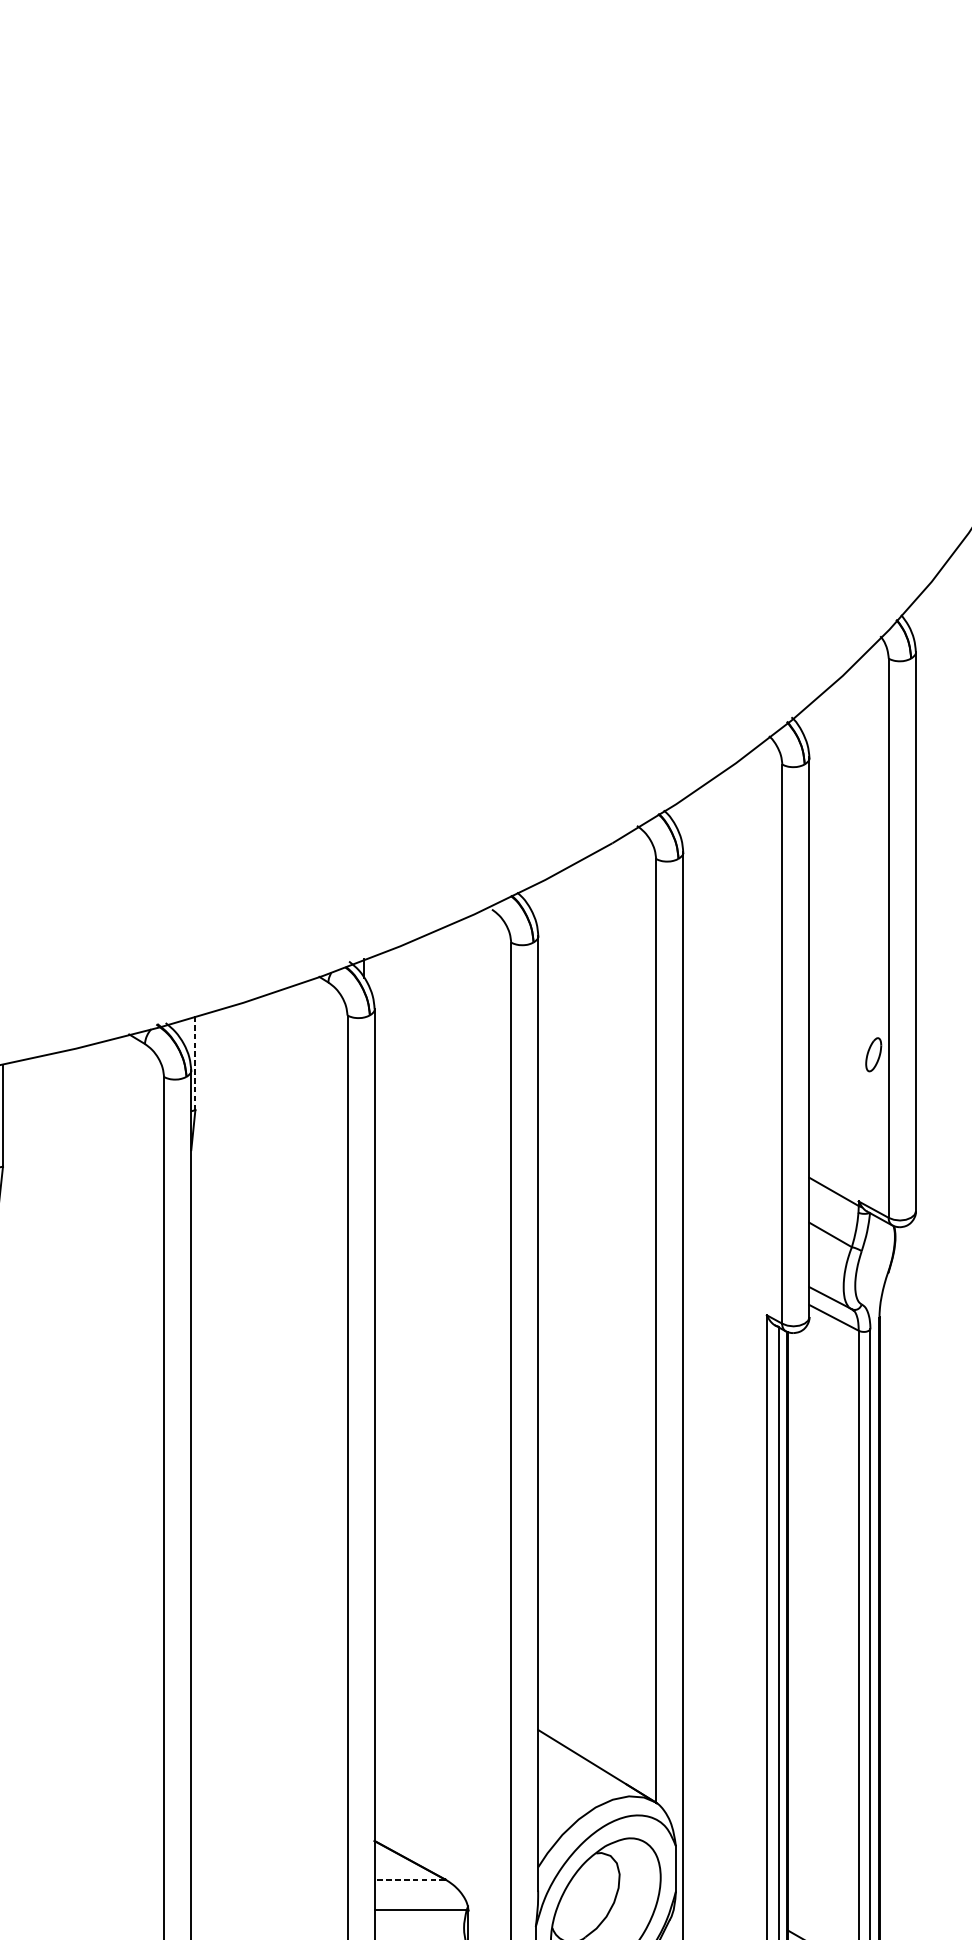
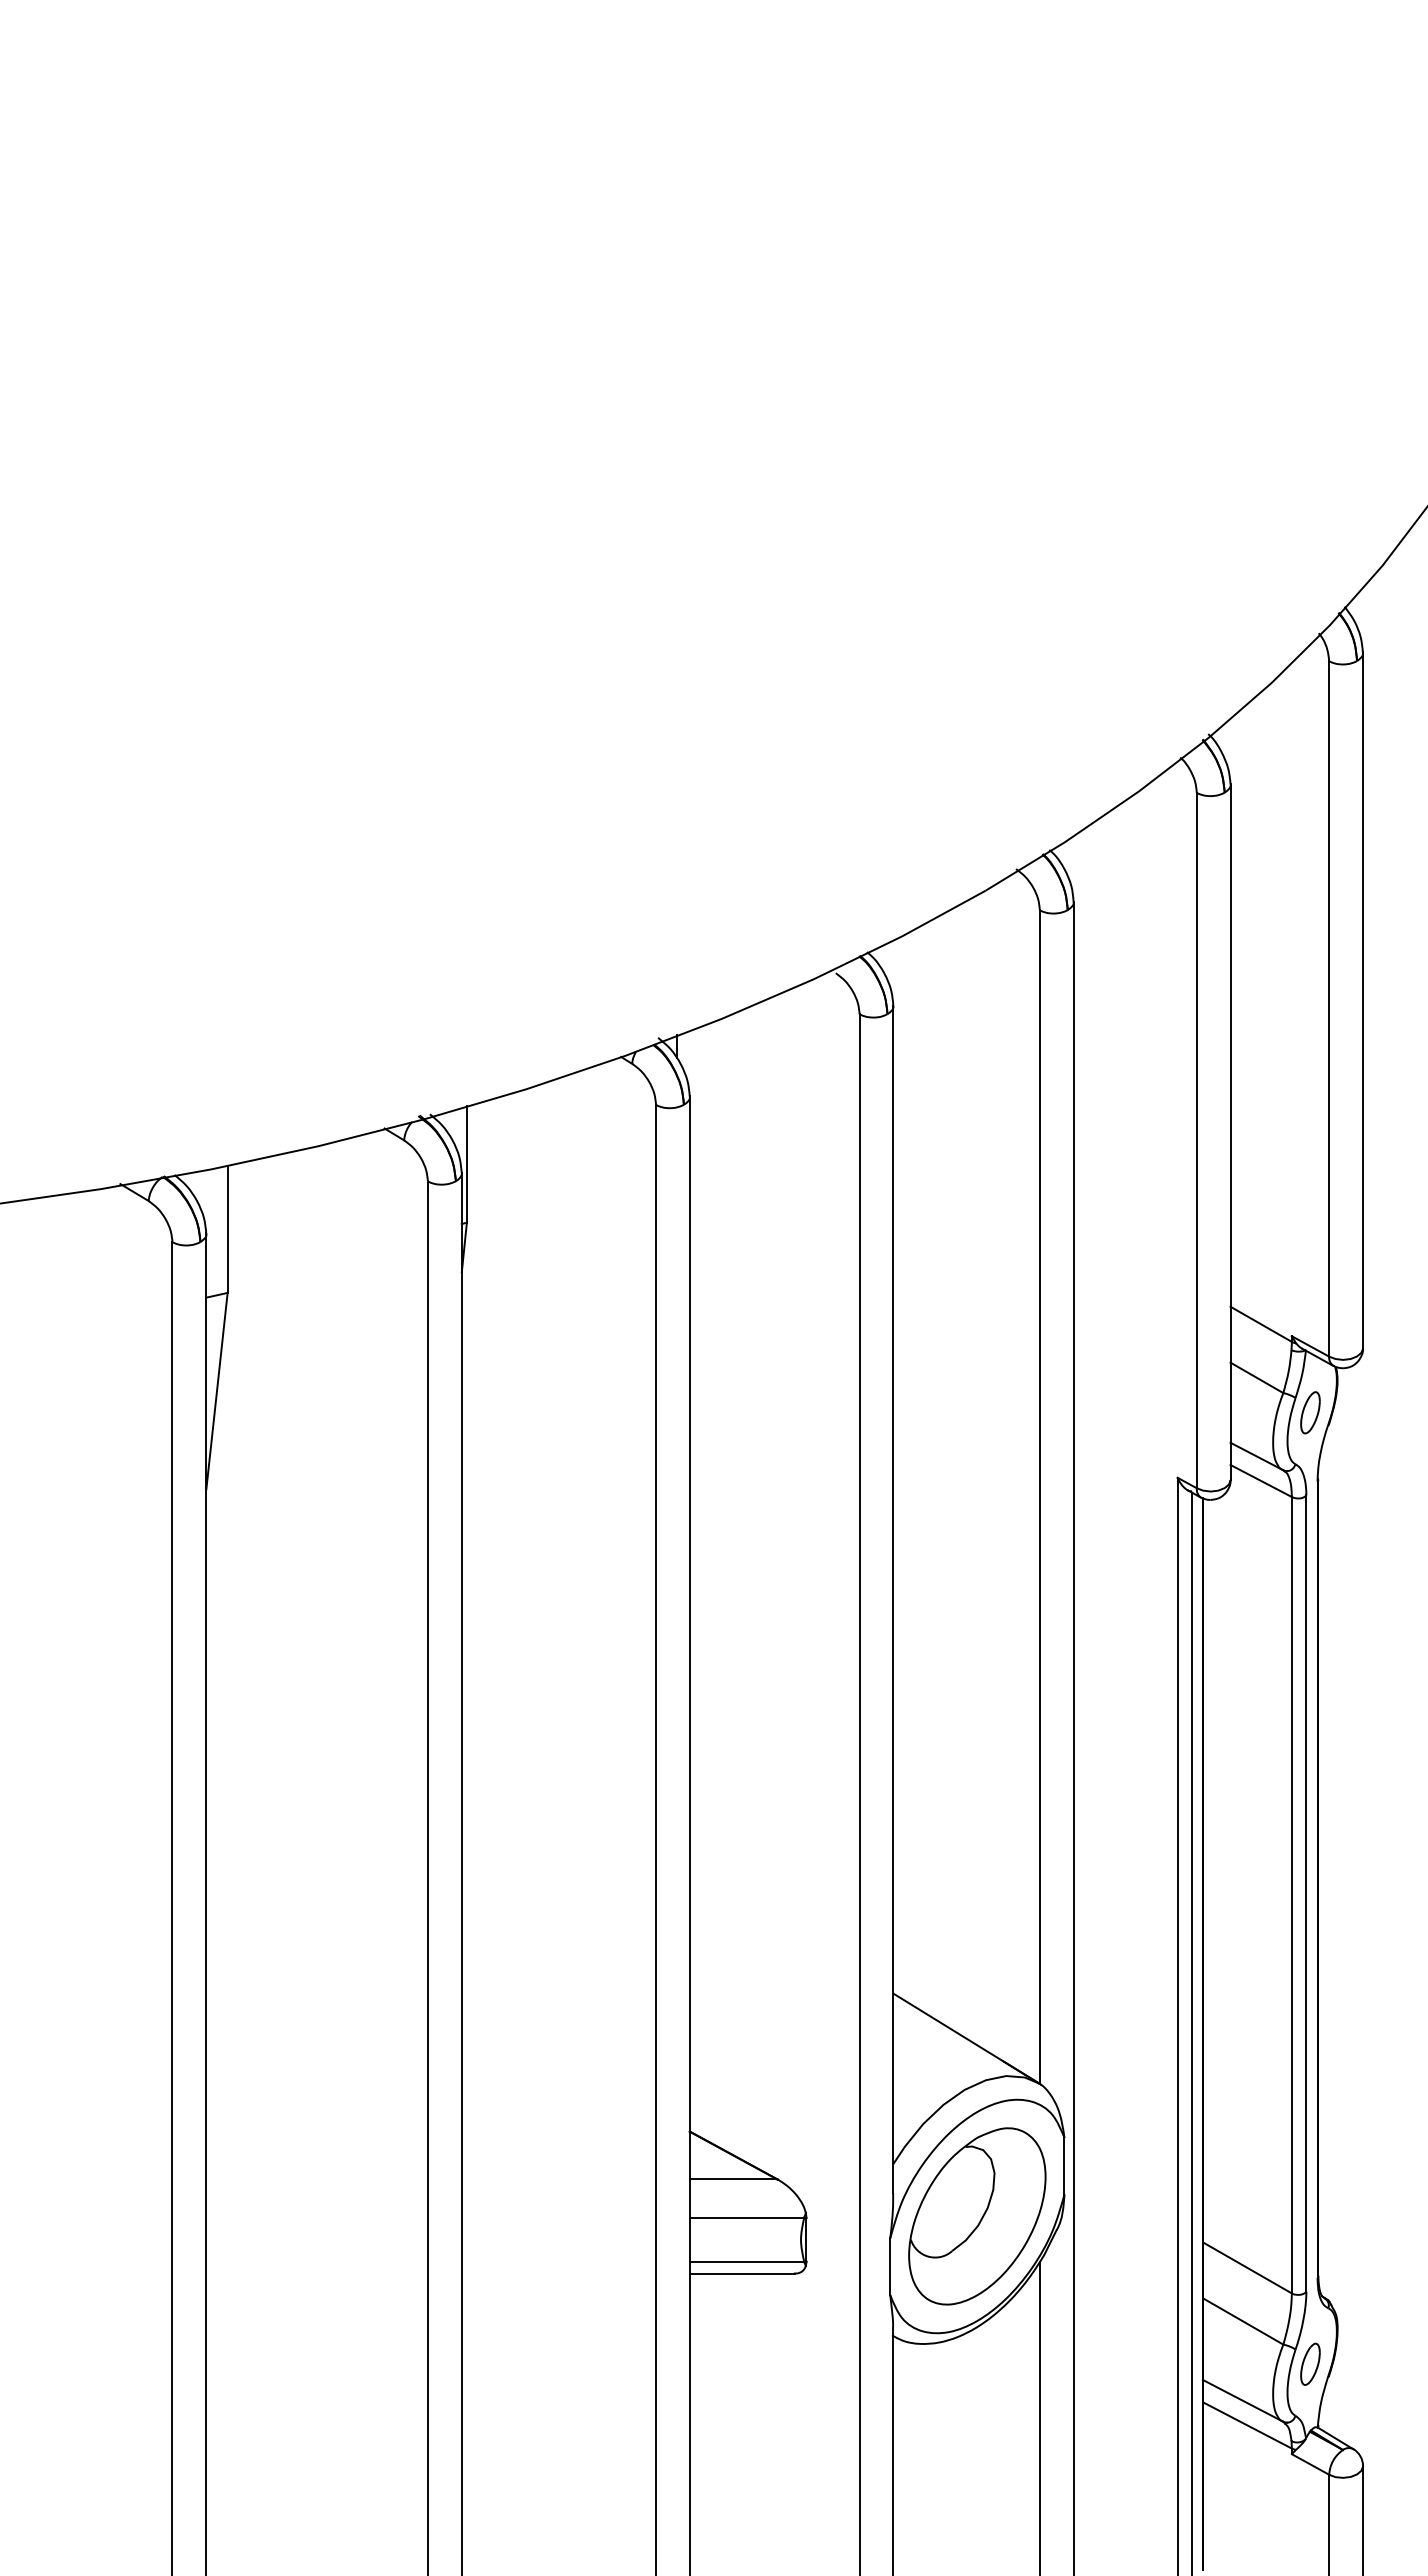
part: (873, 1054) -> (1310, 1412), moved
line: (195, 1062) -> (466, 1163), dashed -> solid
line: (409, 1879) -> (733, 2179), dashed -> solid

